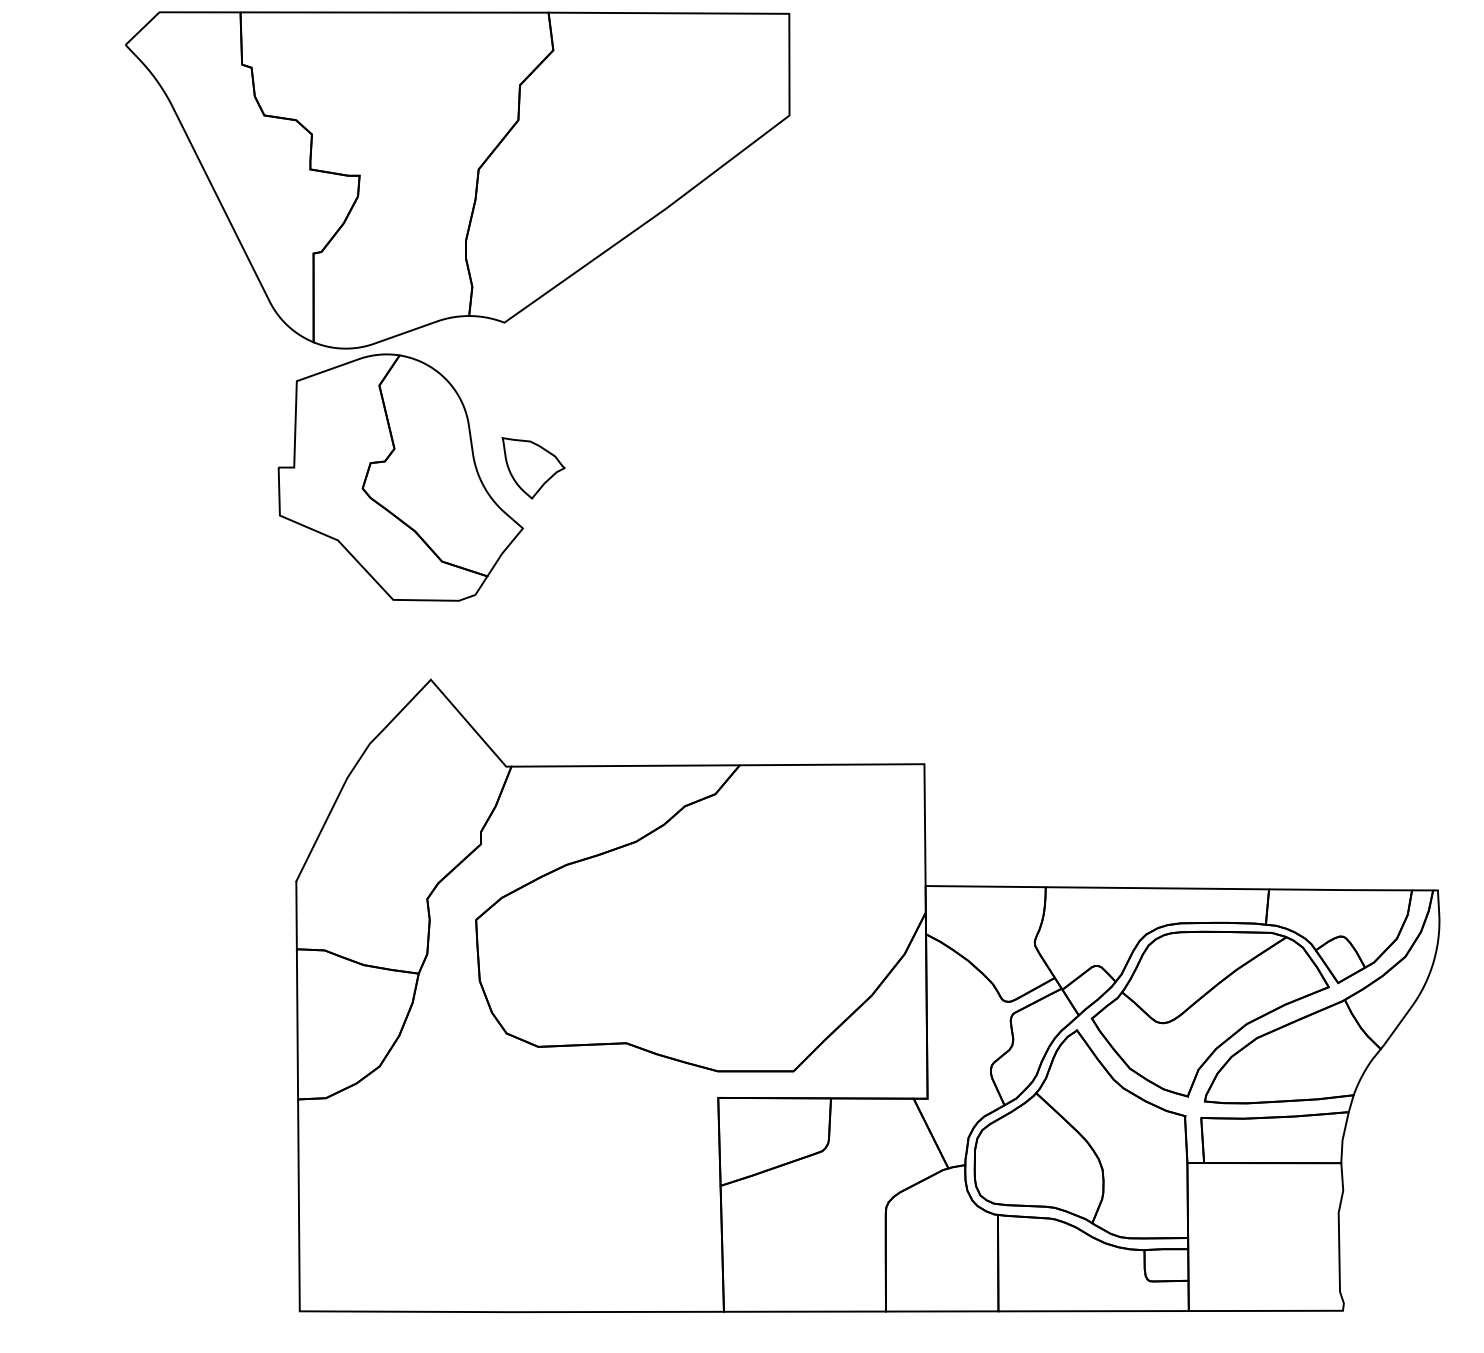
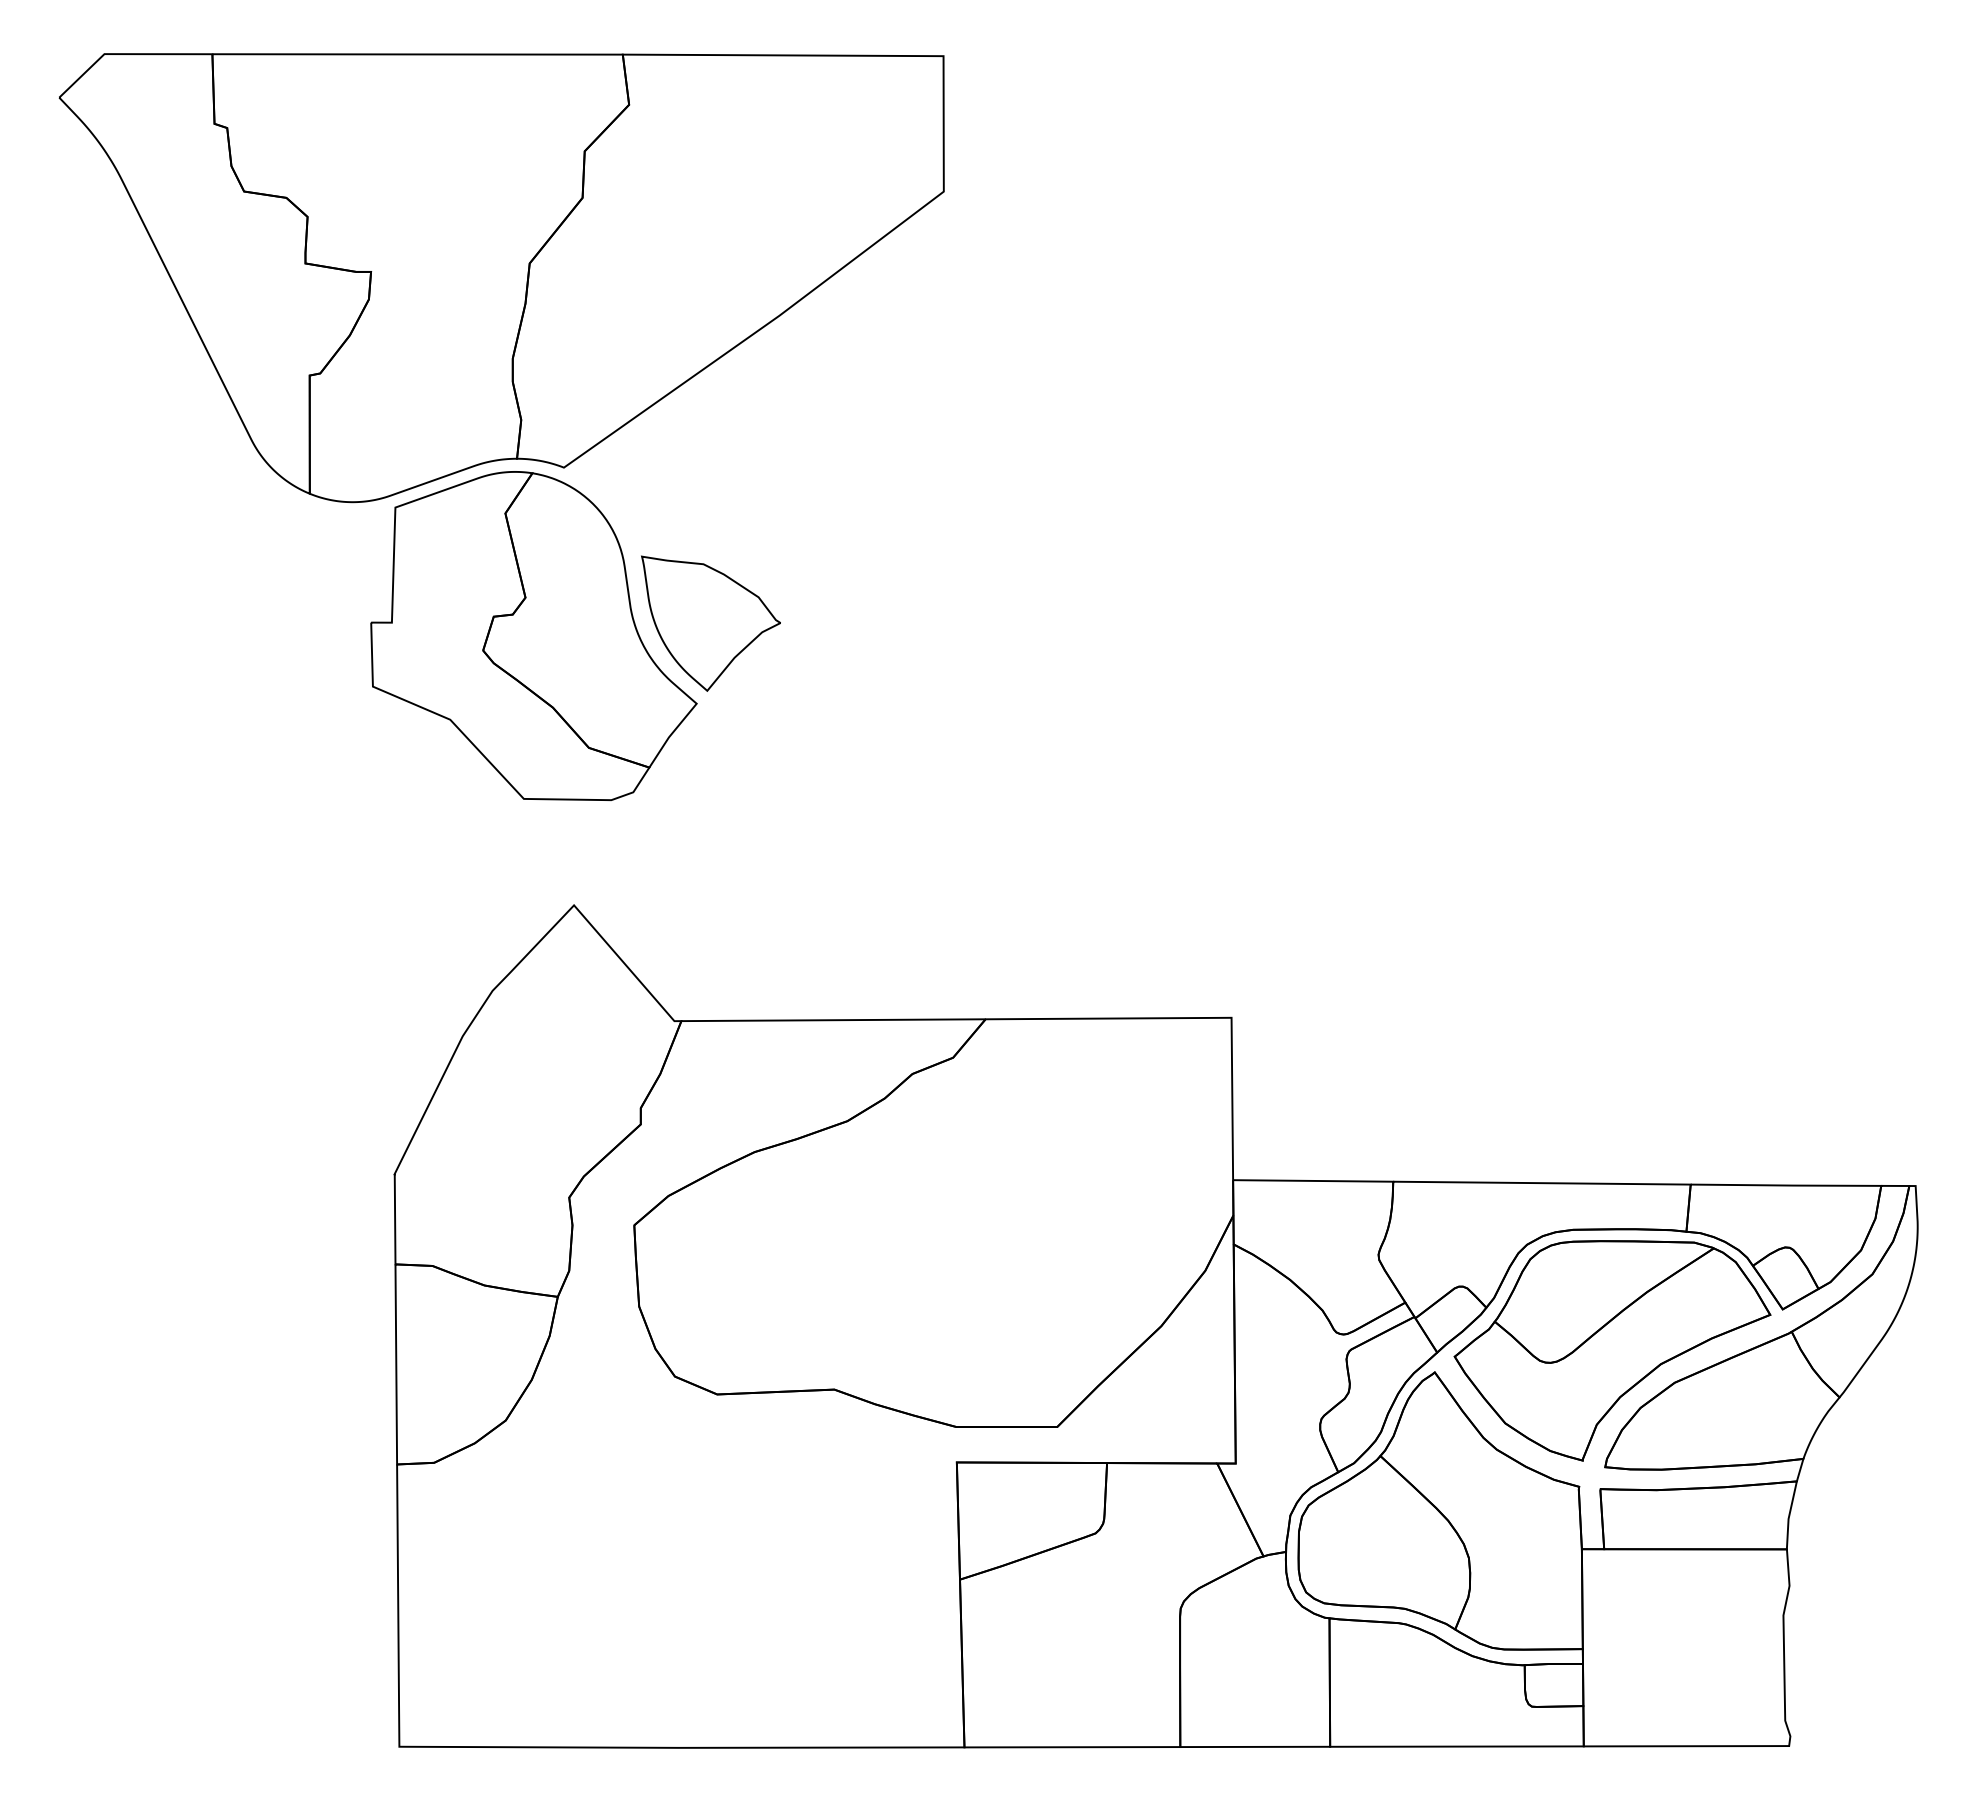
part: (457, 180) -> (501, 278), moved
part: (533, 468) -> (710, 623), size x1.67

